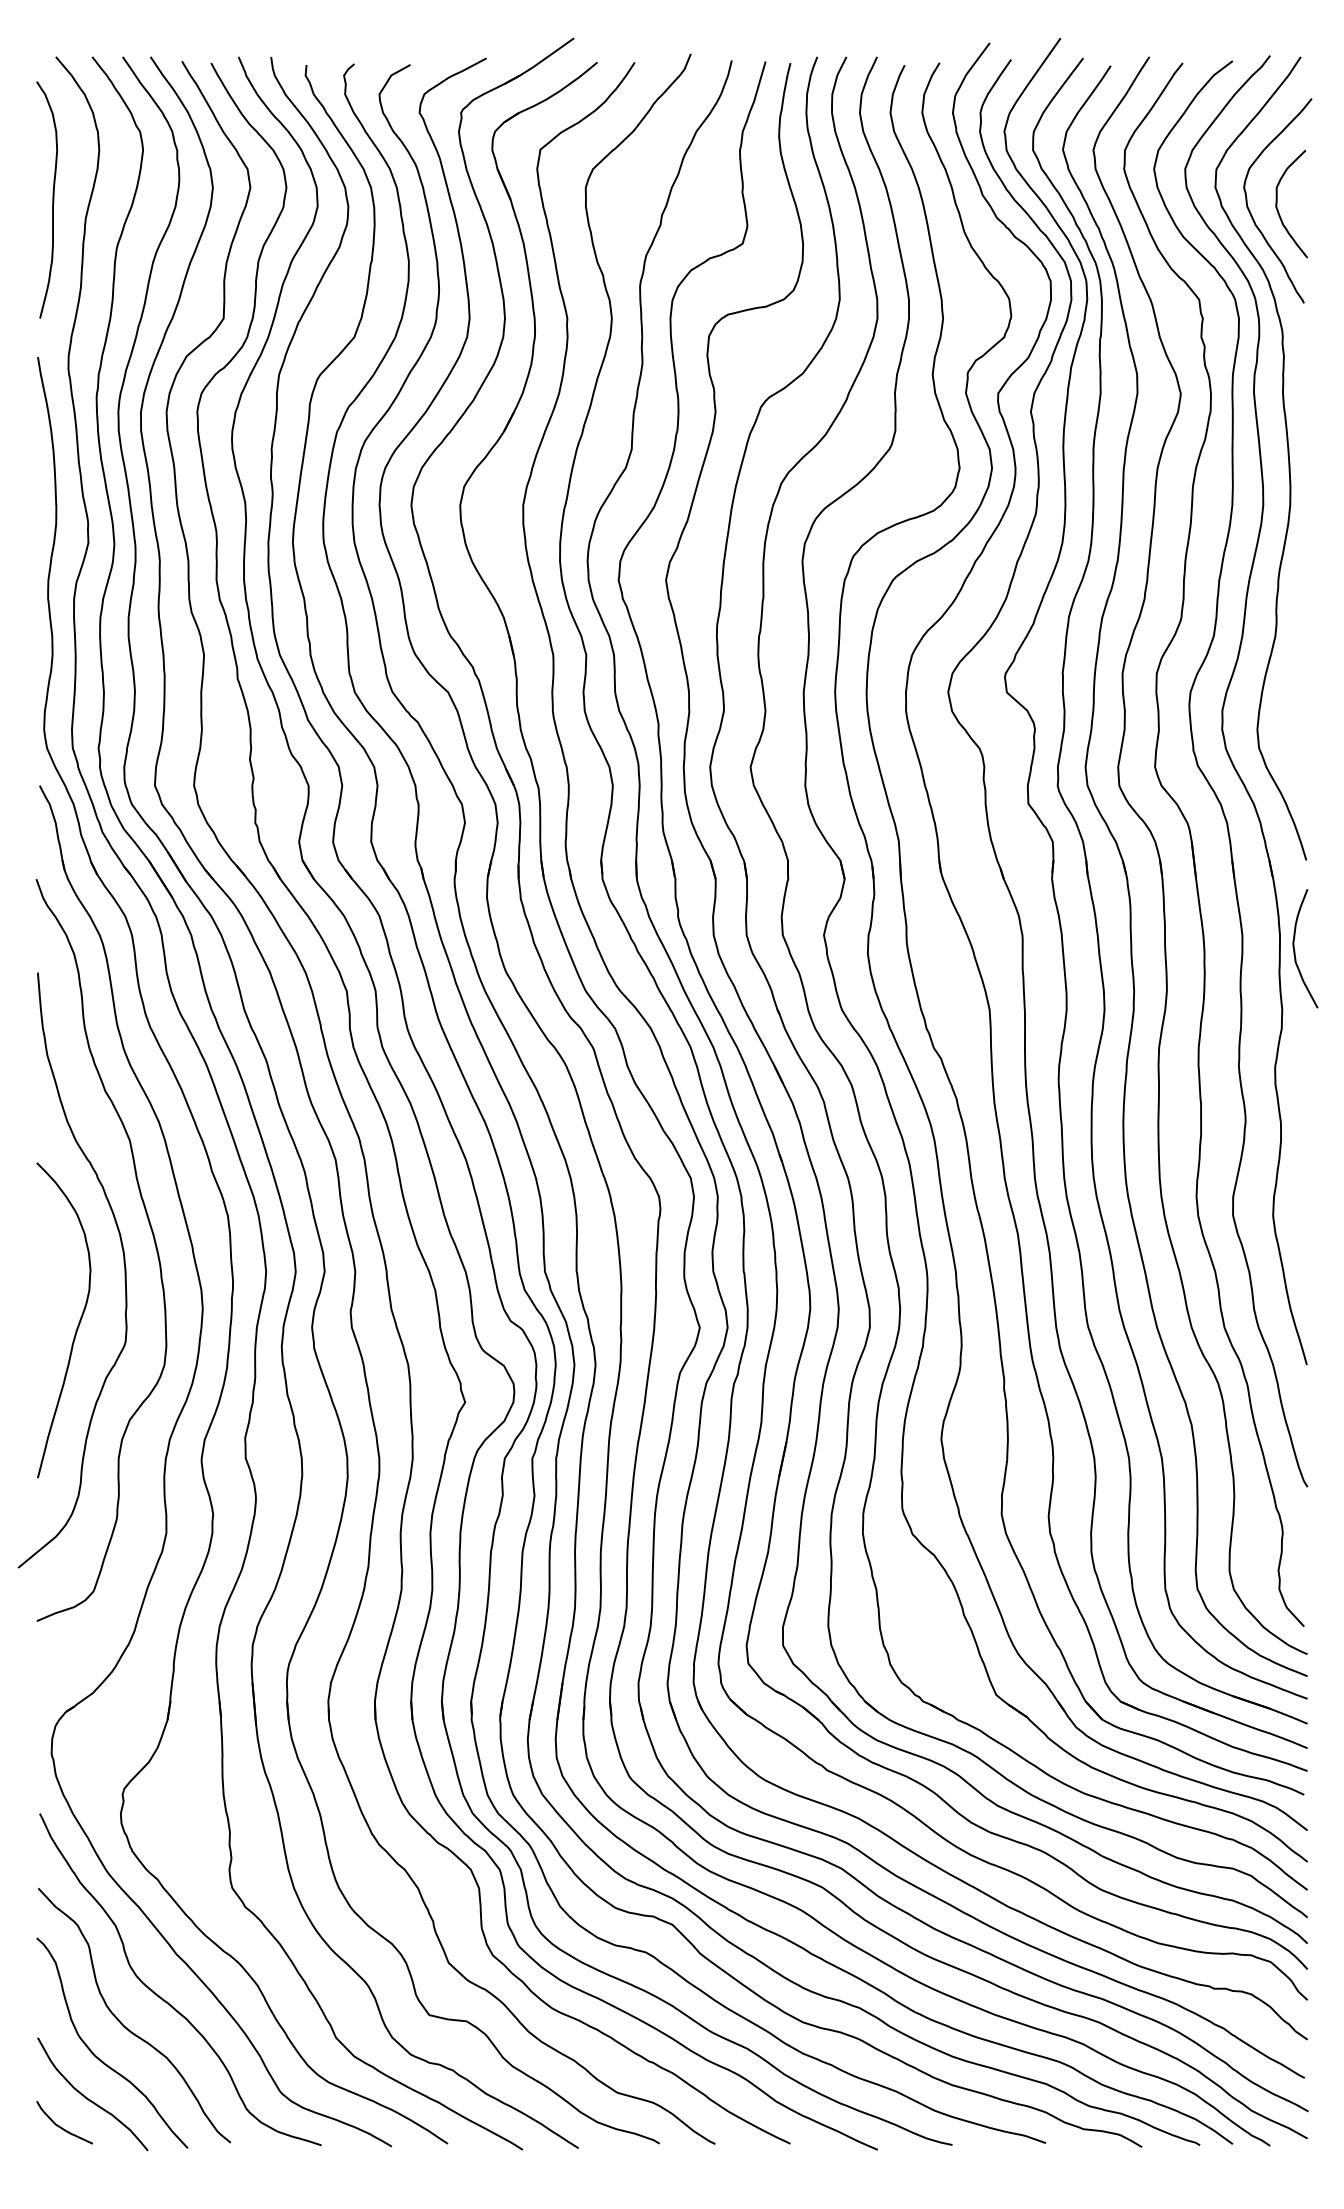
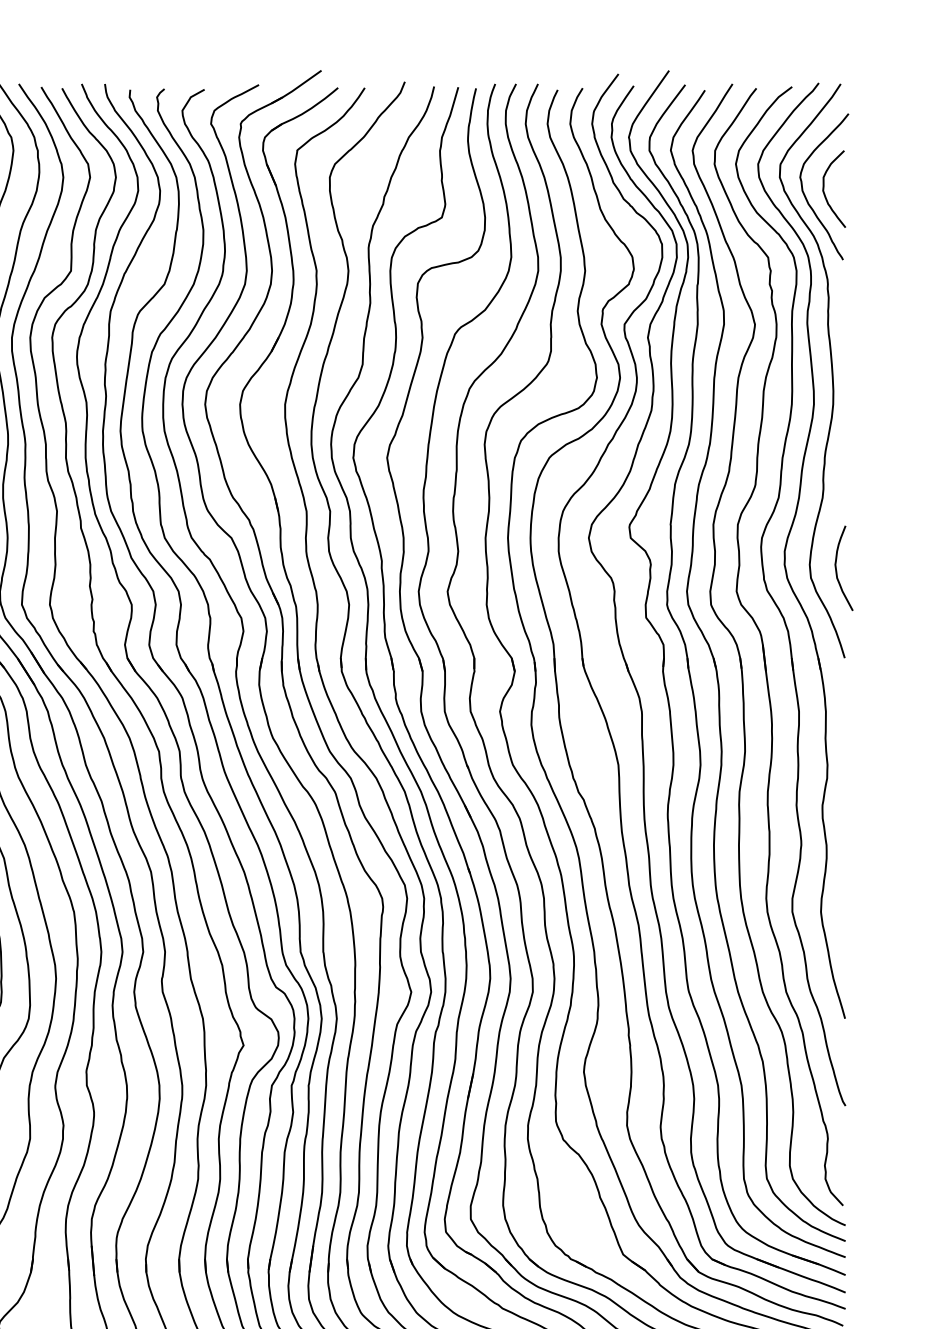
curve: (1295, 950) -> (836, 569), moved

